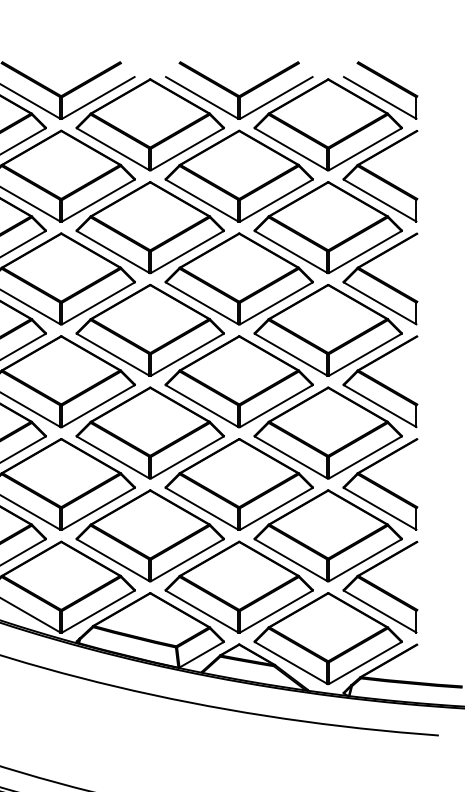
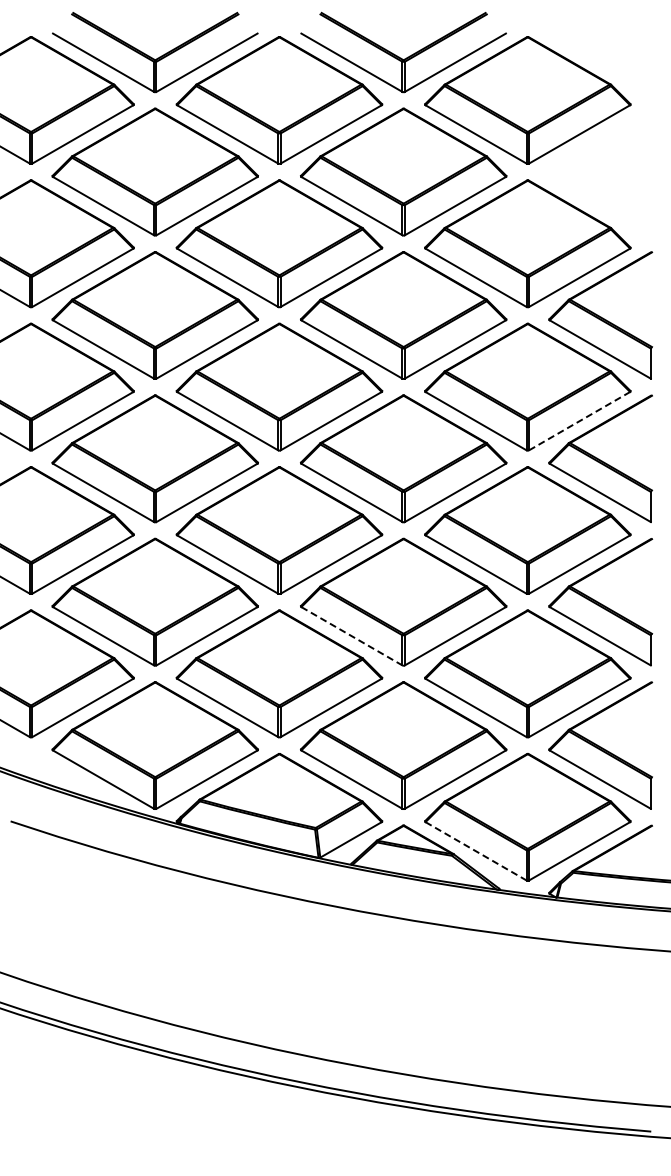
part: (376, 94) -> (595, 58), removed
part: (380, 175) -> (600, 171), removed
line: (366, 354) -> (580, 420), solid -> dashed
line: (202, 509) -> (352, 636), solid -> dashed
line: (291, 663) -> (476, 851), solid -> dashed

